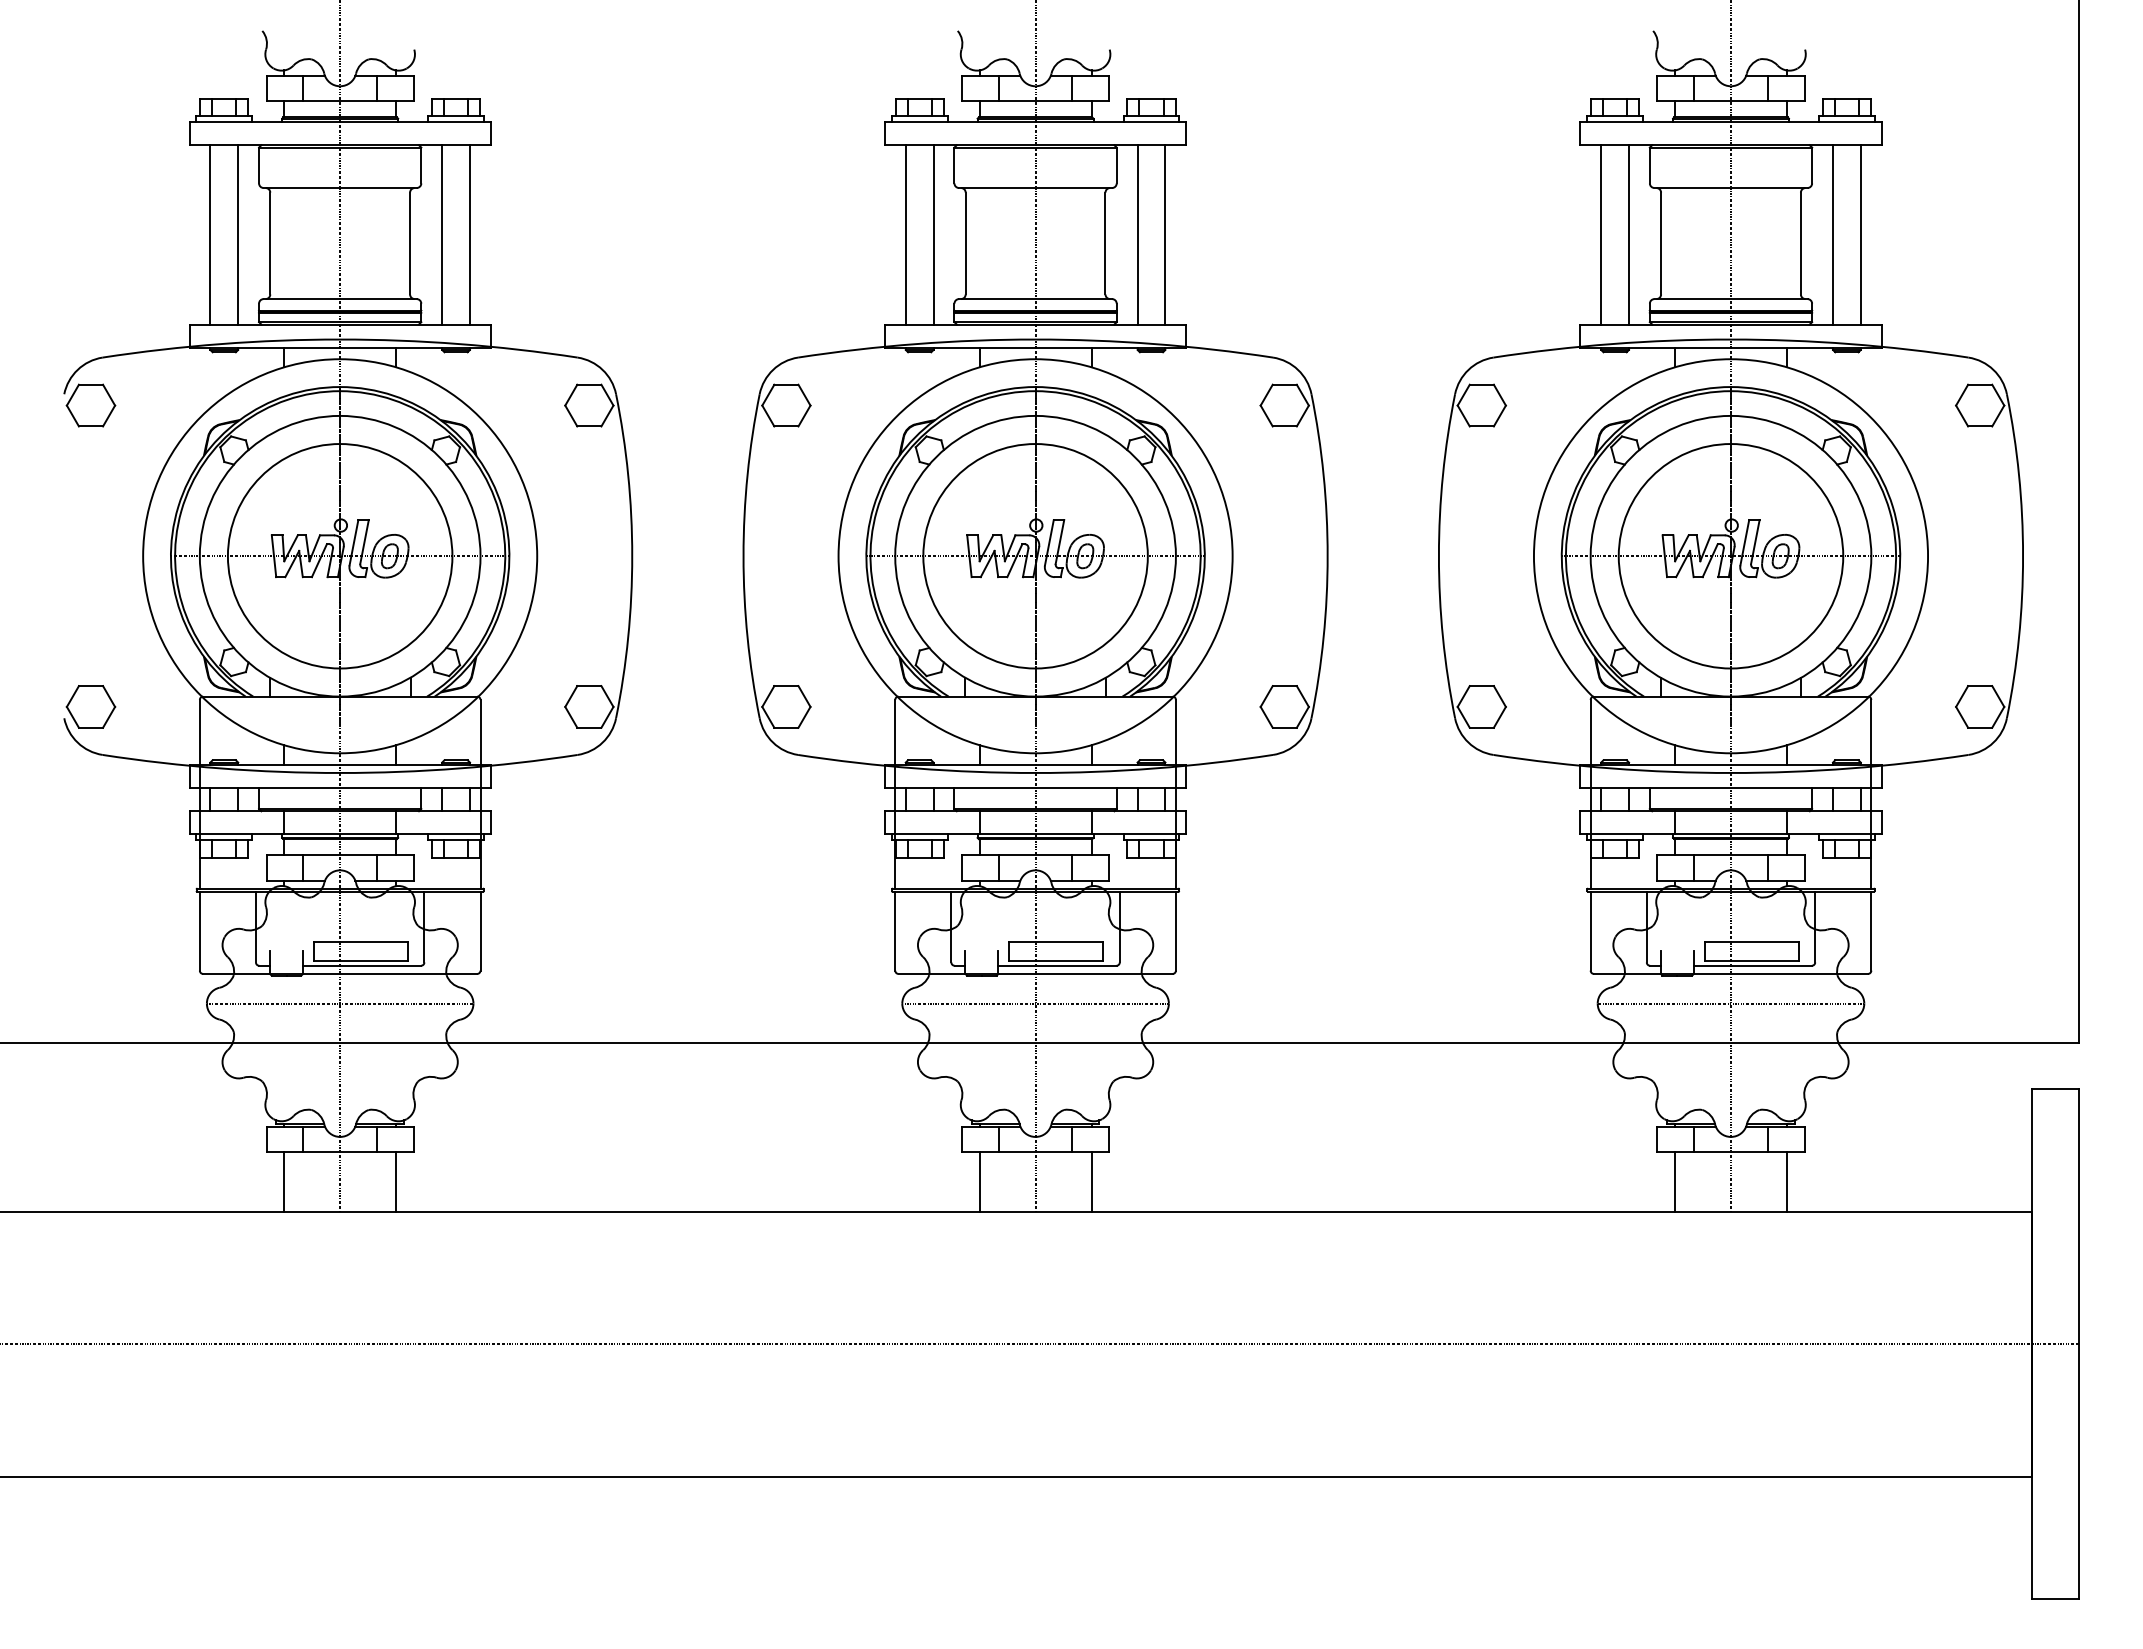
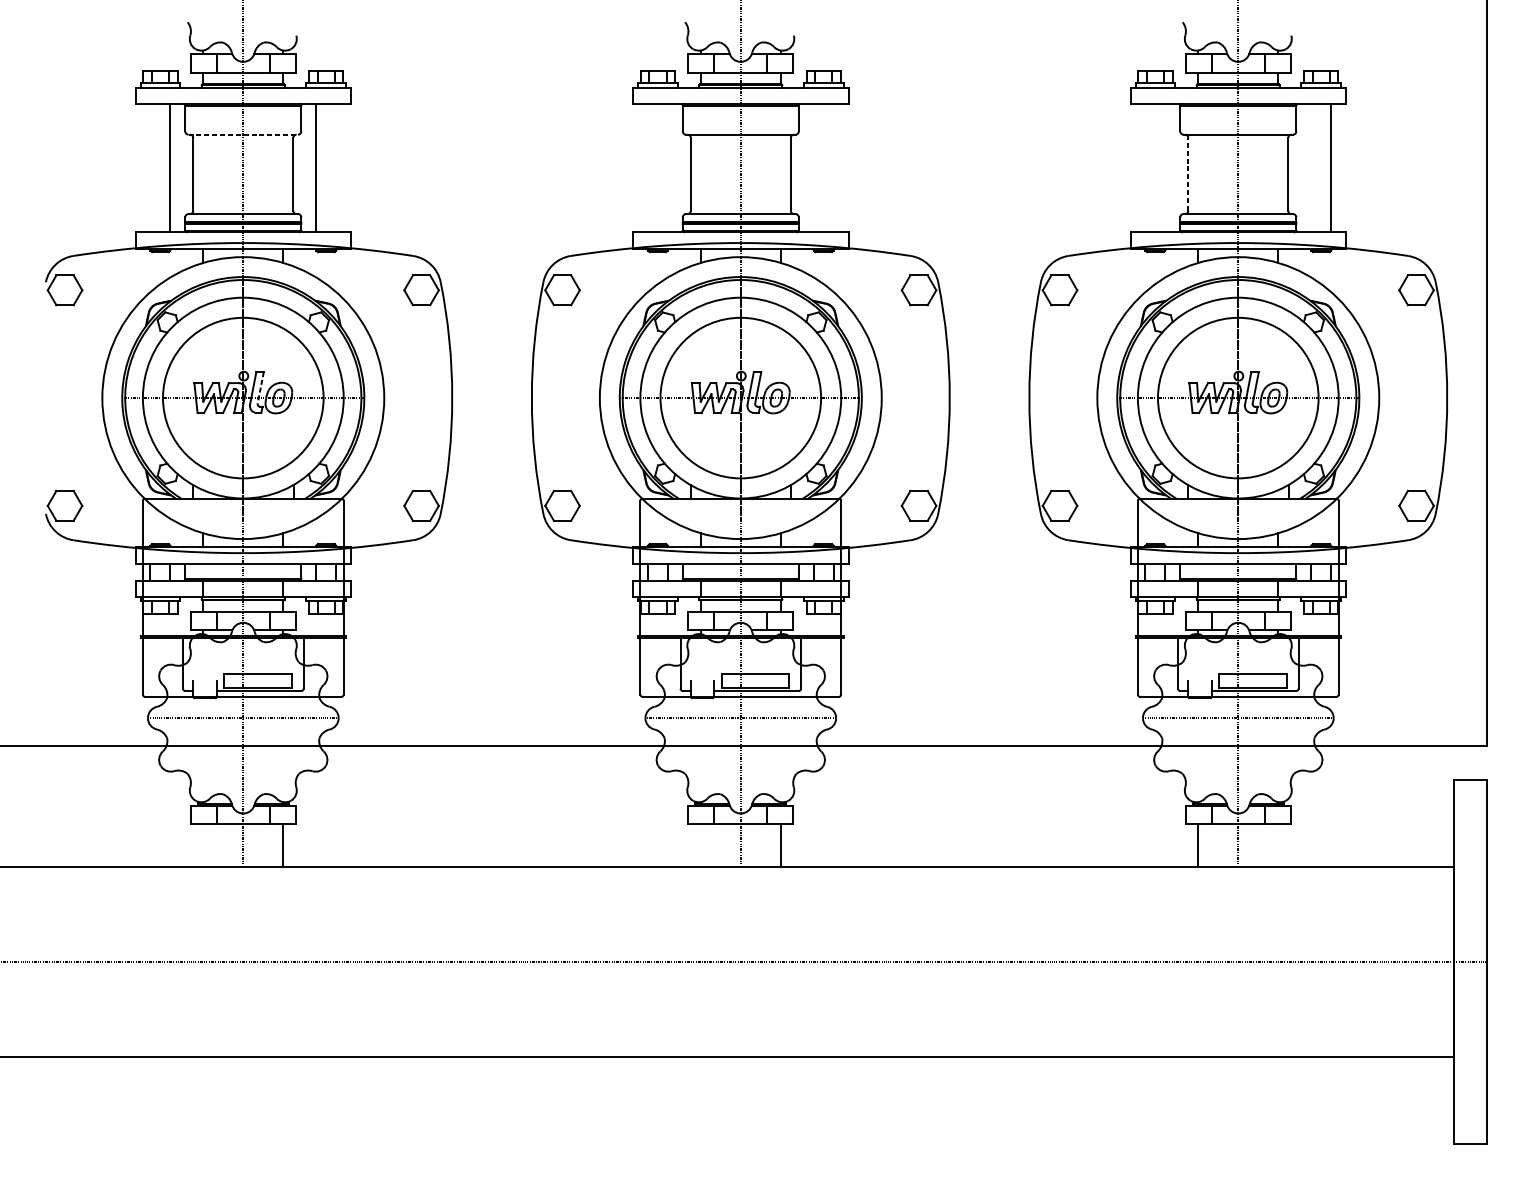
line: (340, 188) -> (243, 135), solid -> dashed
line: (210, 234) -> (150, 167), removed
line: (469, 234) -> (335, 167), removed
line: (905, 234) -> (647, 167), removed
line: (933, 234) -> (667, 167), removed
line: (1137, 234) -> (813, 167), removed
line: (1165, 234) -> (833, 167), removed
line: (1601, 234) -> (1145, 167), removed
line: (1629, 234) -> (1165, 167), removed
line: (1832, 234) -> (1310, 167), removed
line: (1661, 243) -> (1188, 174), solid -> dashed
line: (364, 542) -> (260, 388), solid -> dashed
line: (284, 1181) -> (203, 845), removed
line: (979, 1181) -> (700, 845), removed
line: (1786, 1181) -> (1278, 845), removed

